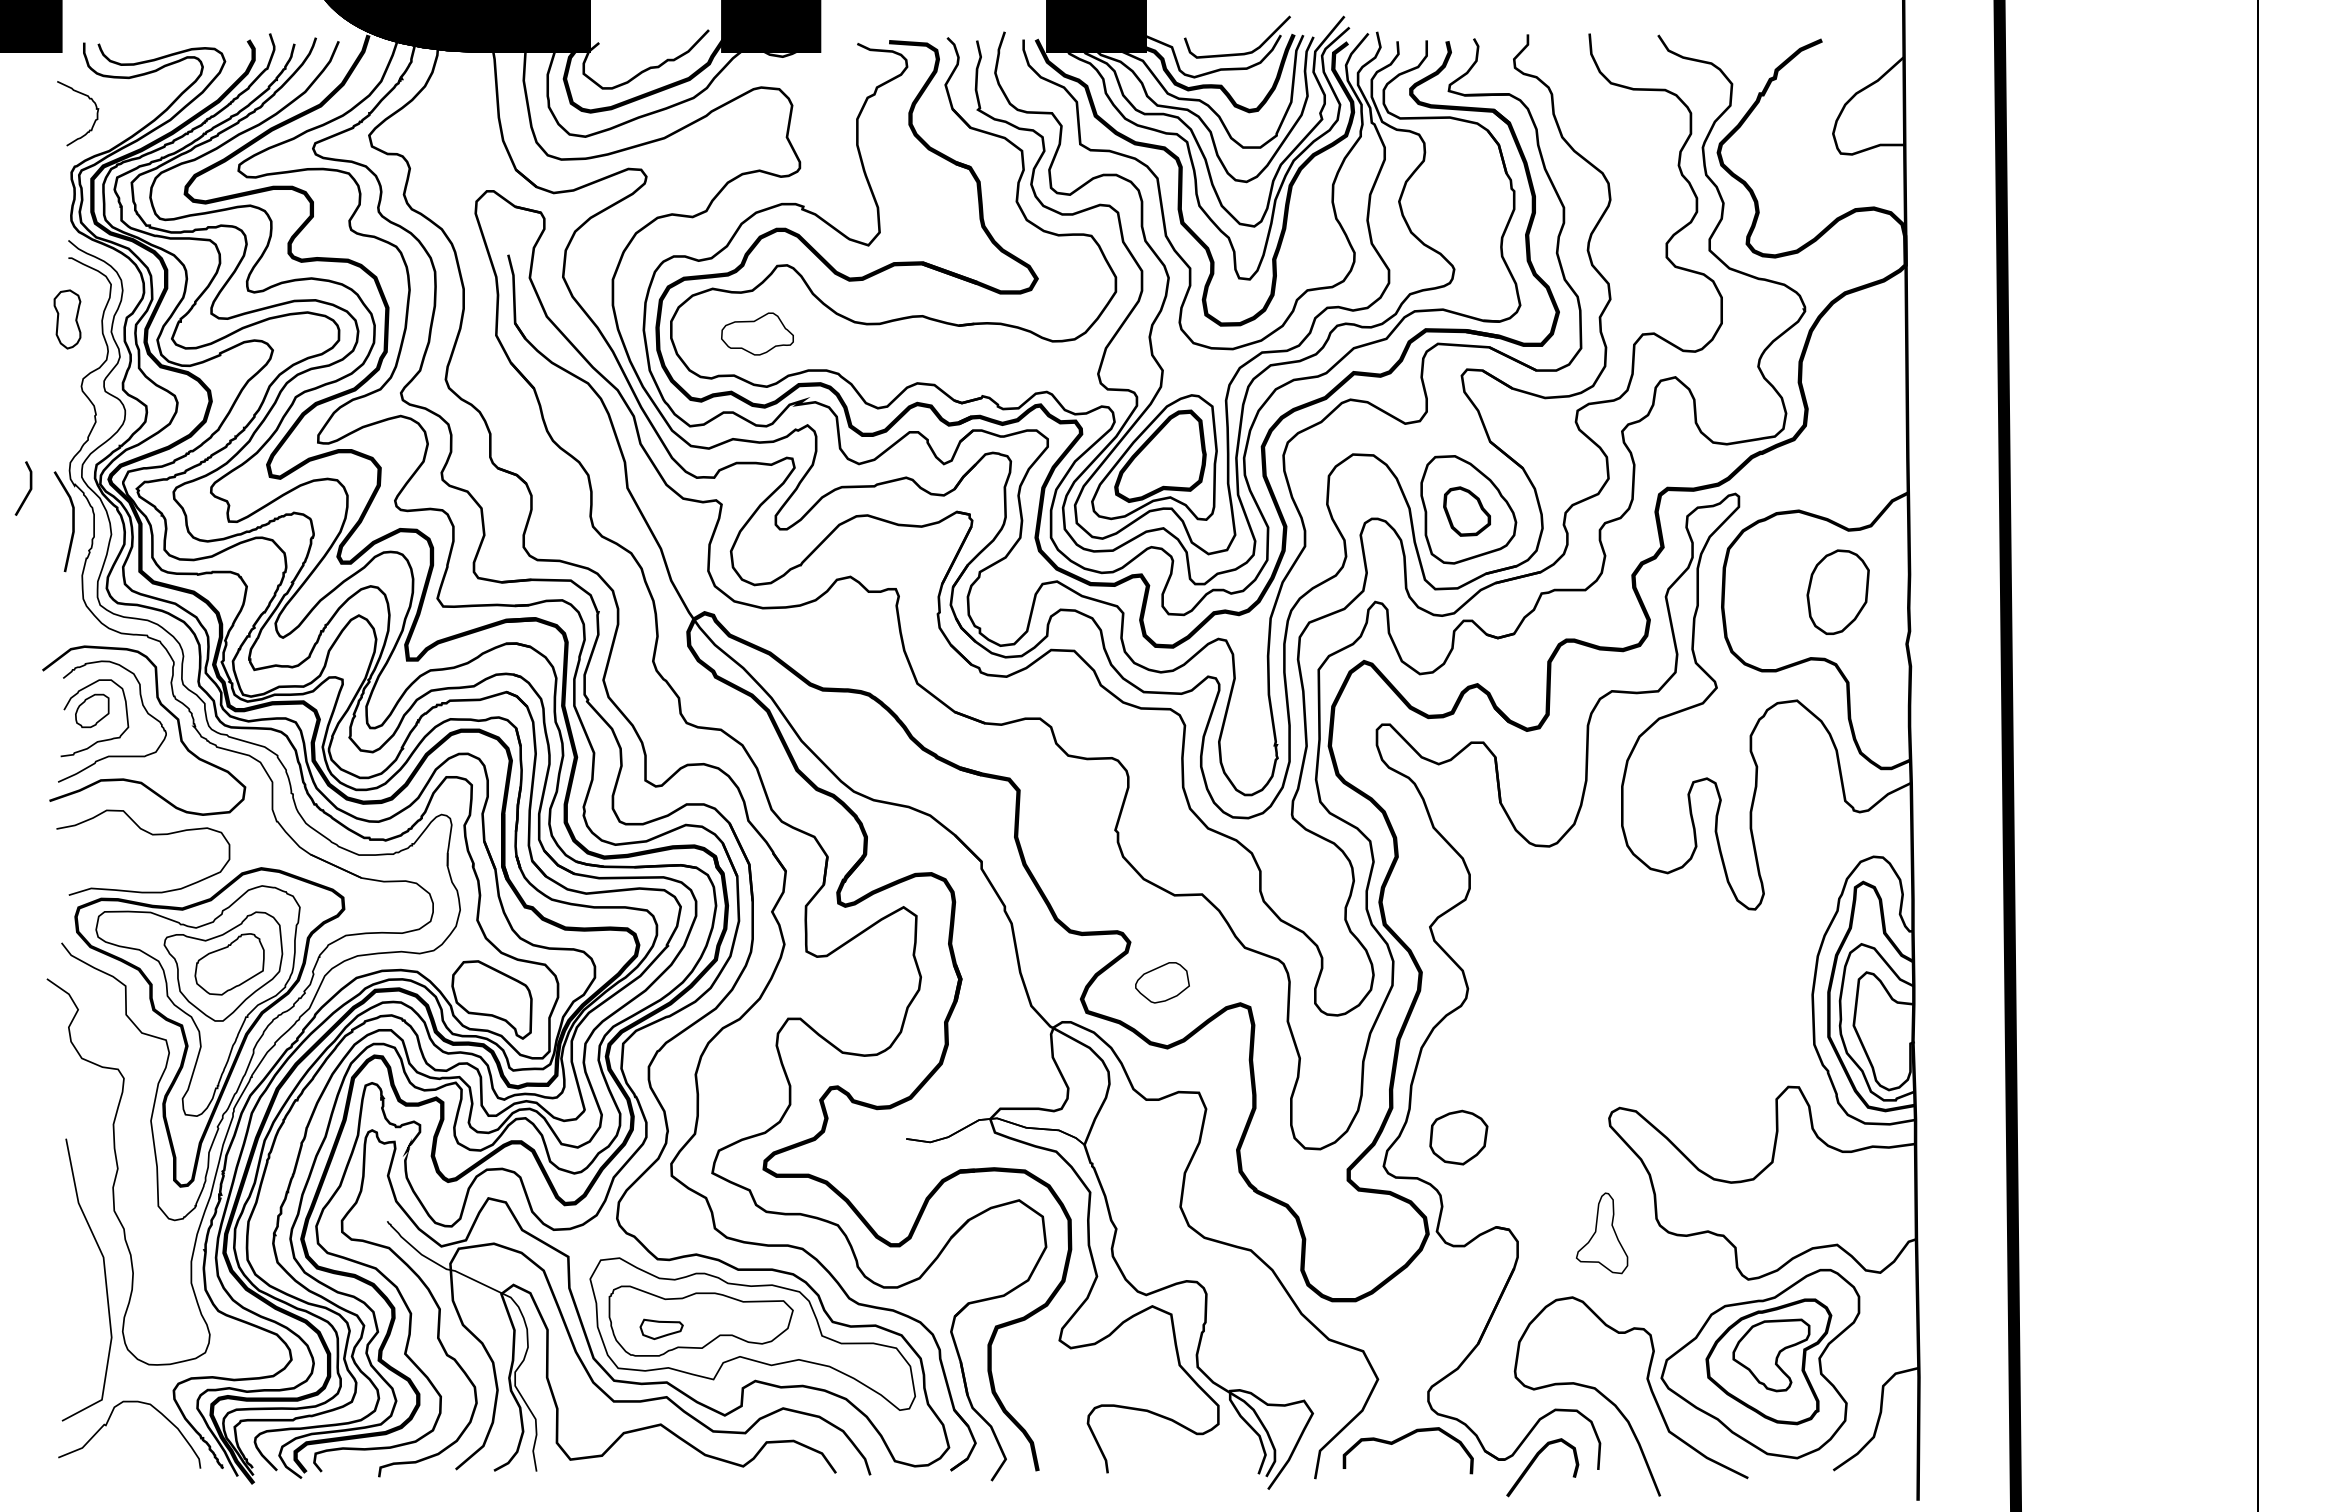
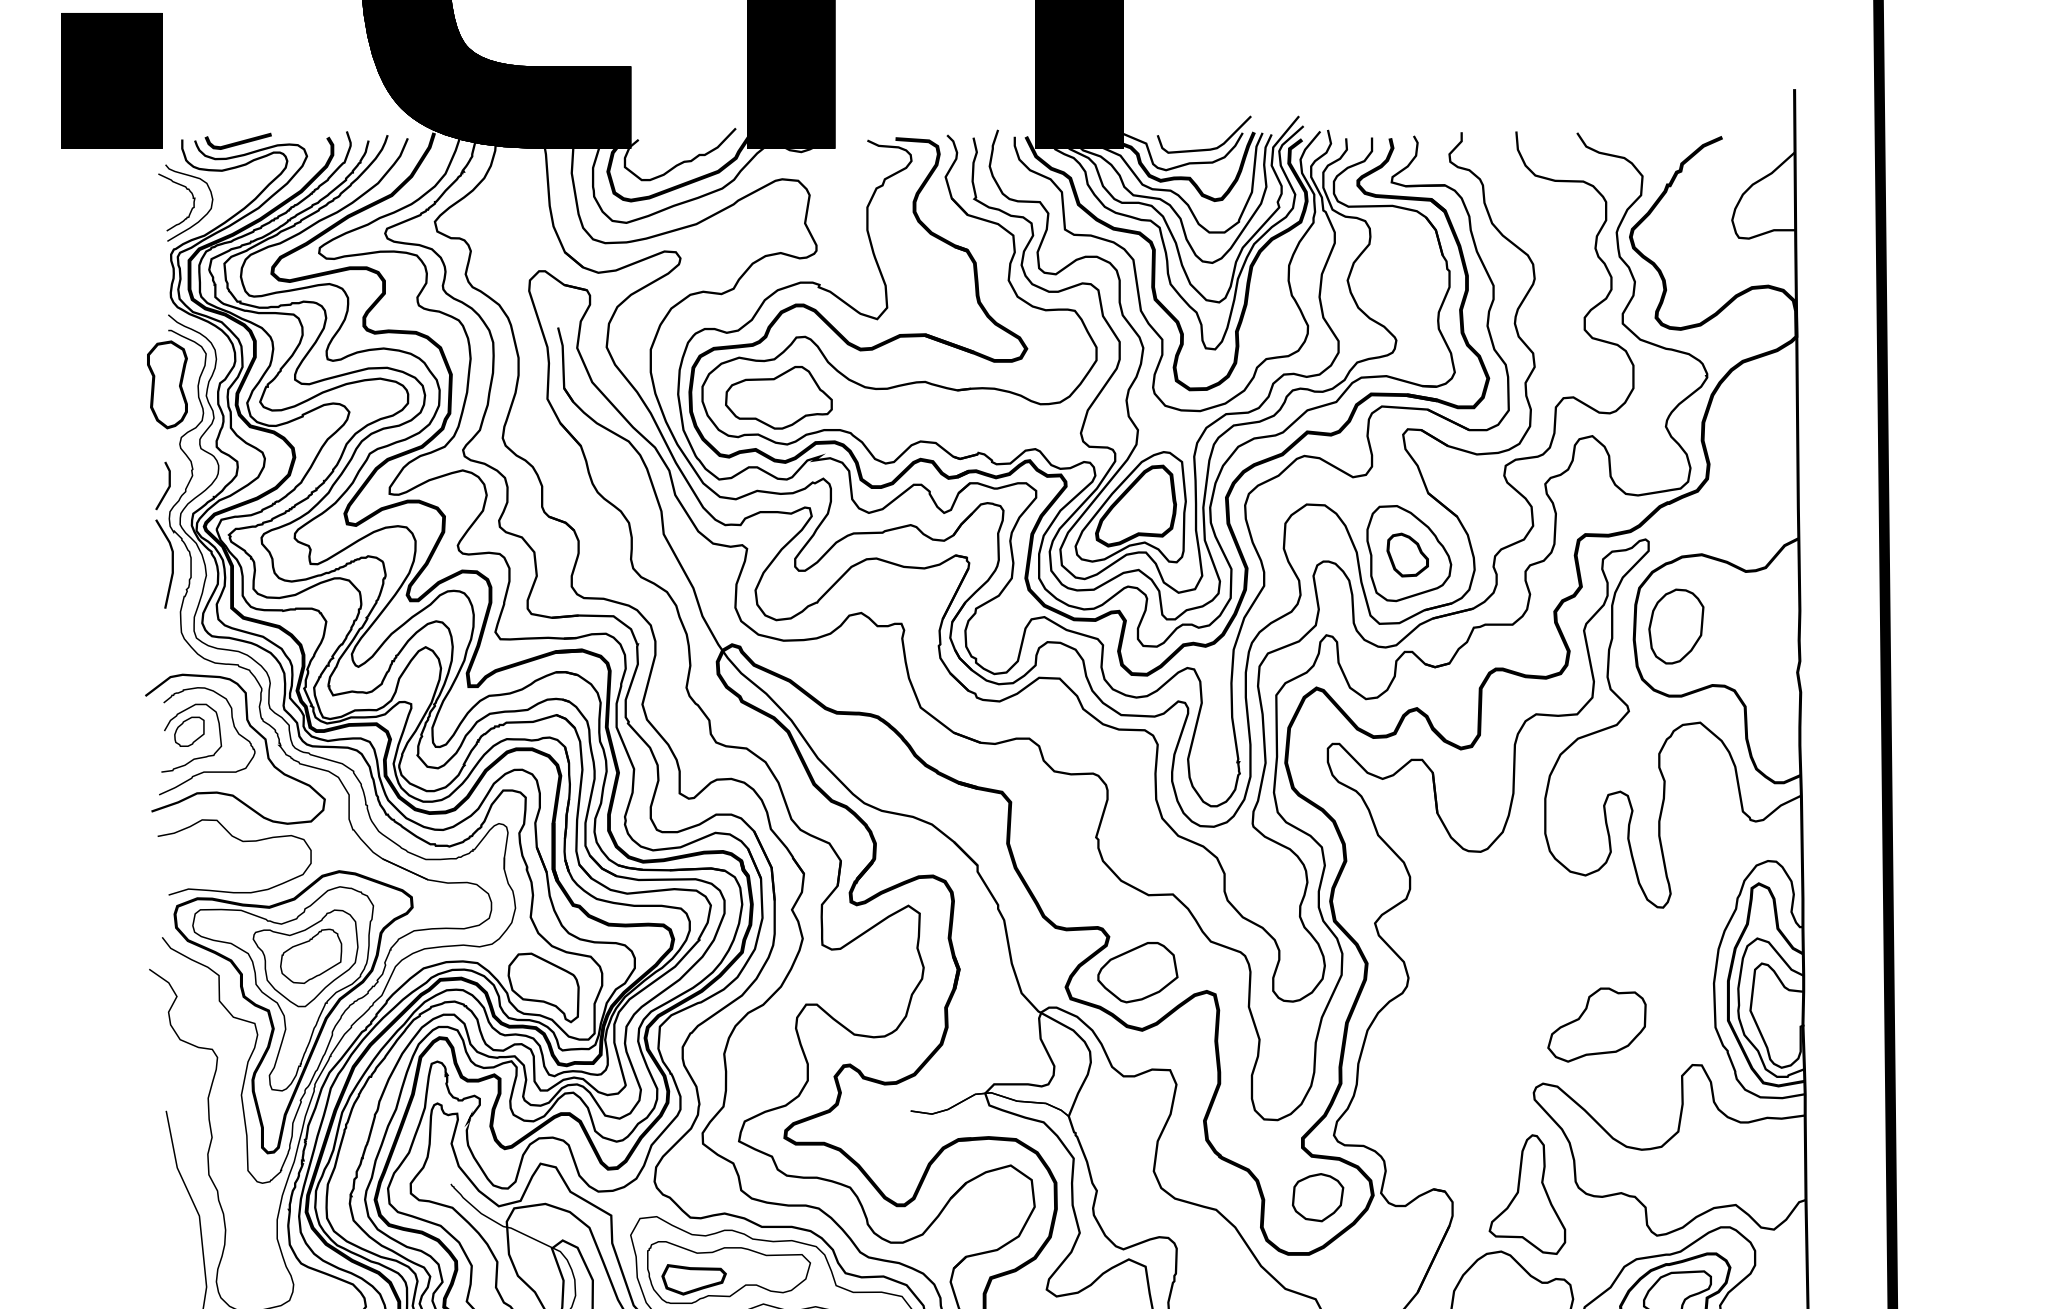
line: (147, 44) -> (238, 141), added
curve: (107, 129) -> (202, 216), added
part: (67, 319) -> (167, 384), size x1.67
part: (757, 333) -> (778, 397), size x1.67
line: (28, 490) -> (167, 487), moved
part: (1837, 591) -> (1675, 625), moved
part: (1162, 982) -> (1137, 972), size x1.67
part: (1680, 1041) -> (1596, 1024), added
part: (1458, 1137) -> (1317, 1197), moved
part: (1601, 1233) -> (1526, 1194), size x1.67
part: (661, 1329) -> (693, 1279), size x1.67

